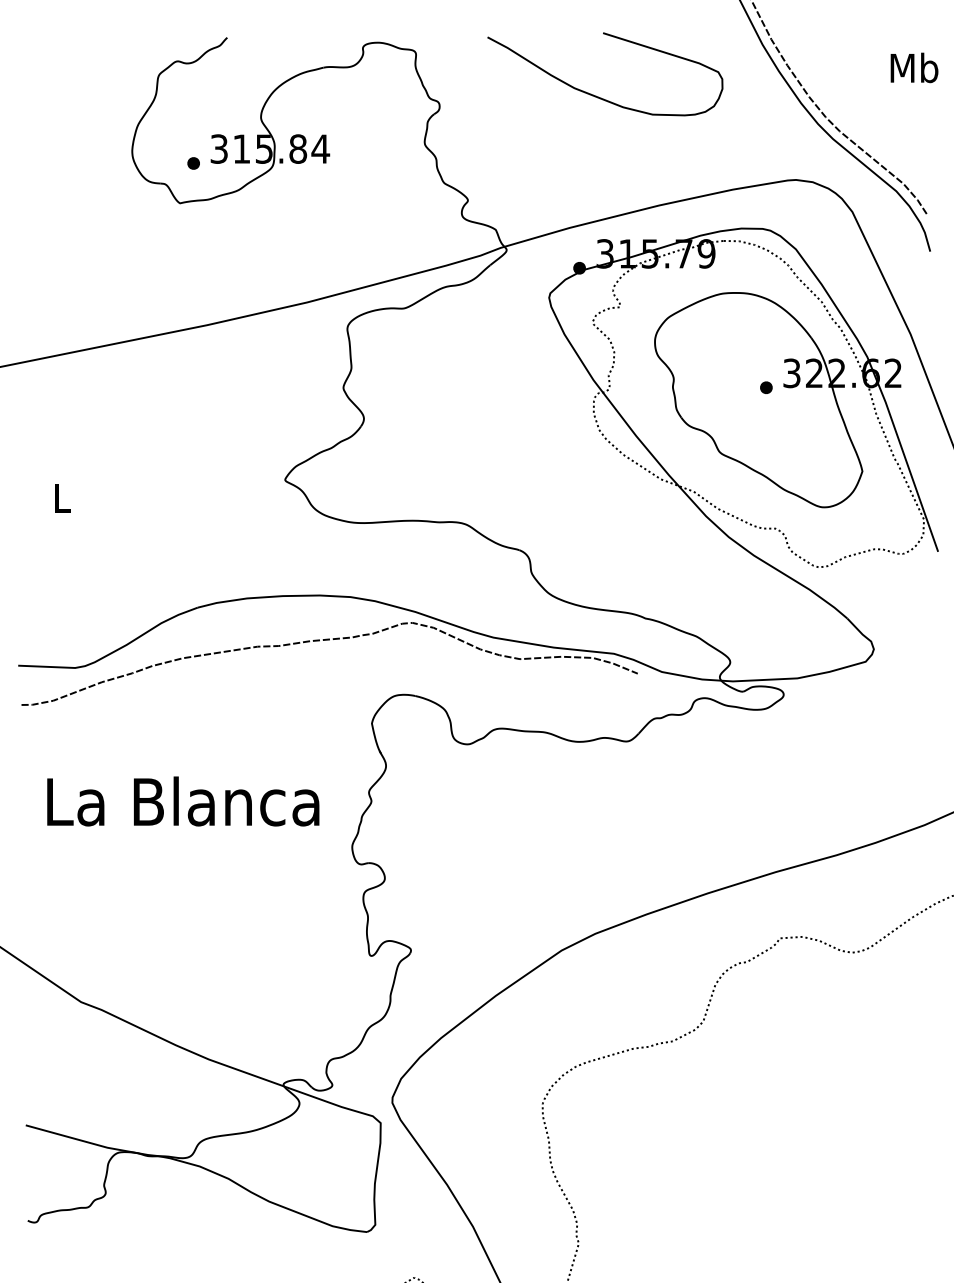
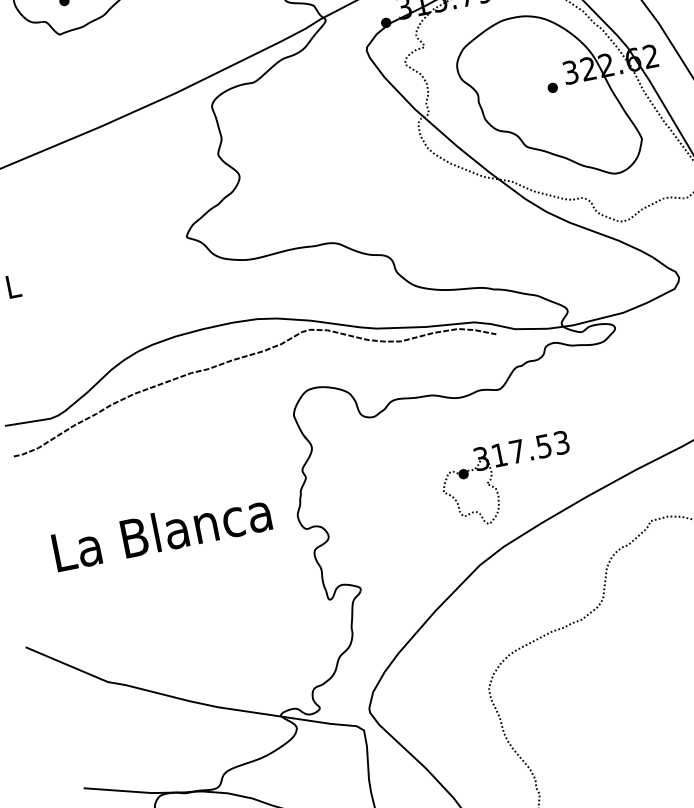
text: (183, 801) -> (162, 531), moved
part: (600, 860) -> (496, 487), added

